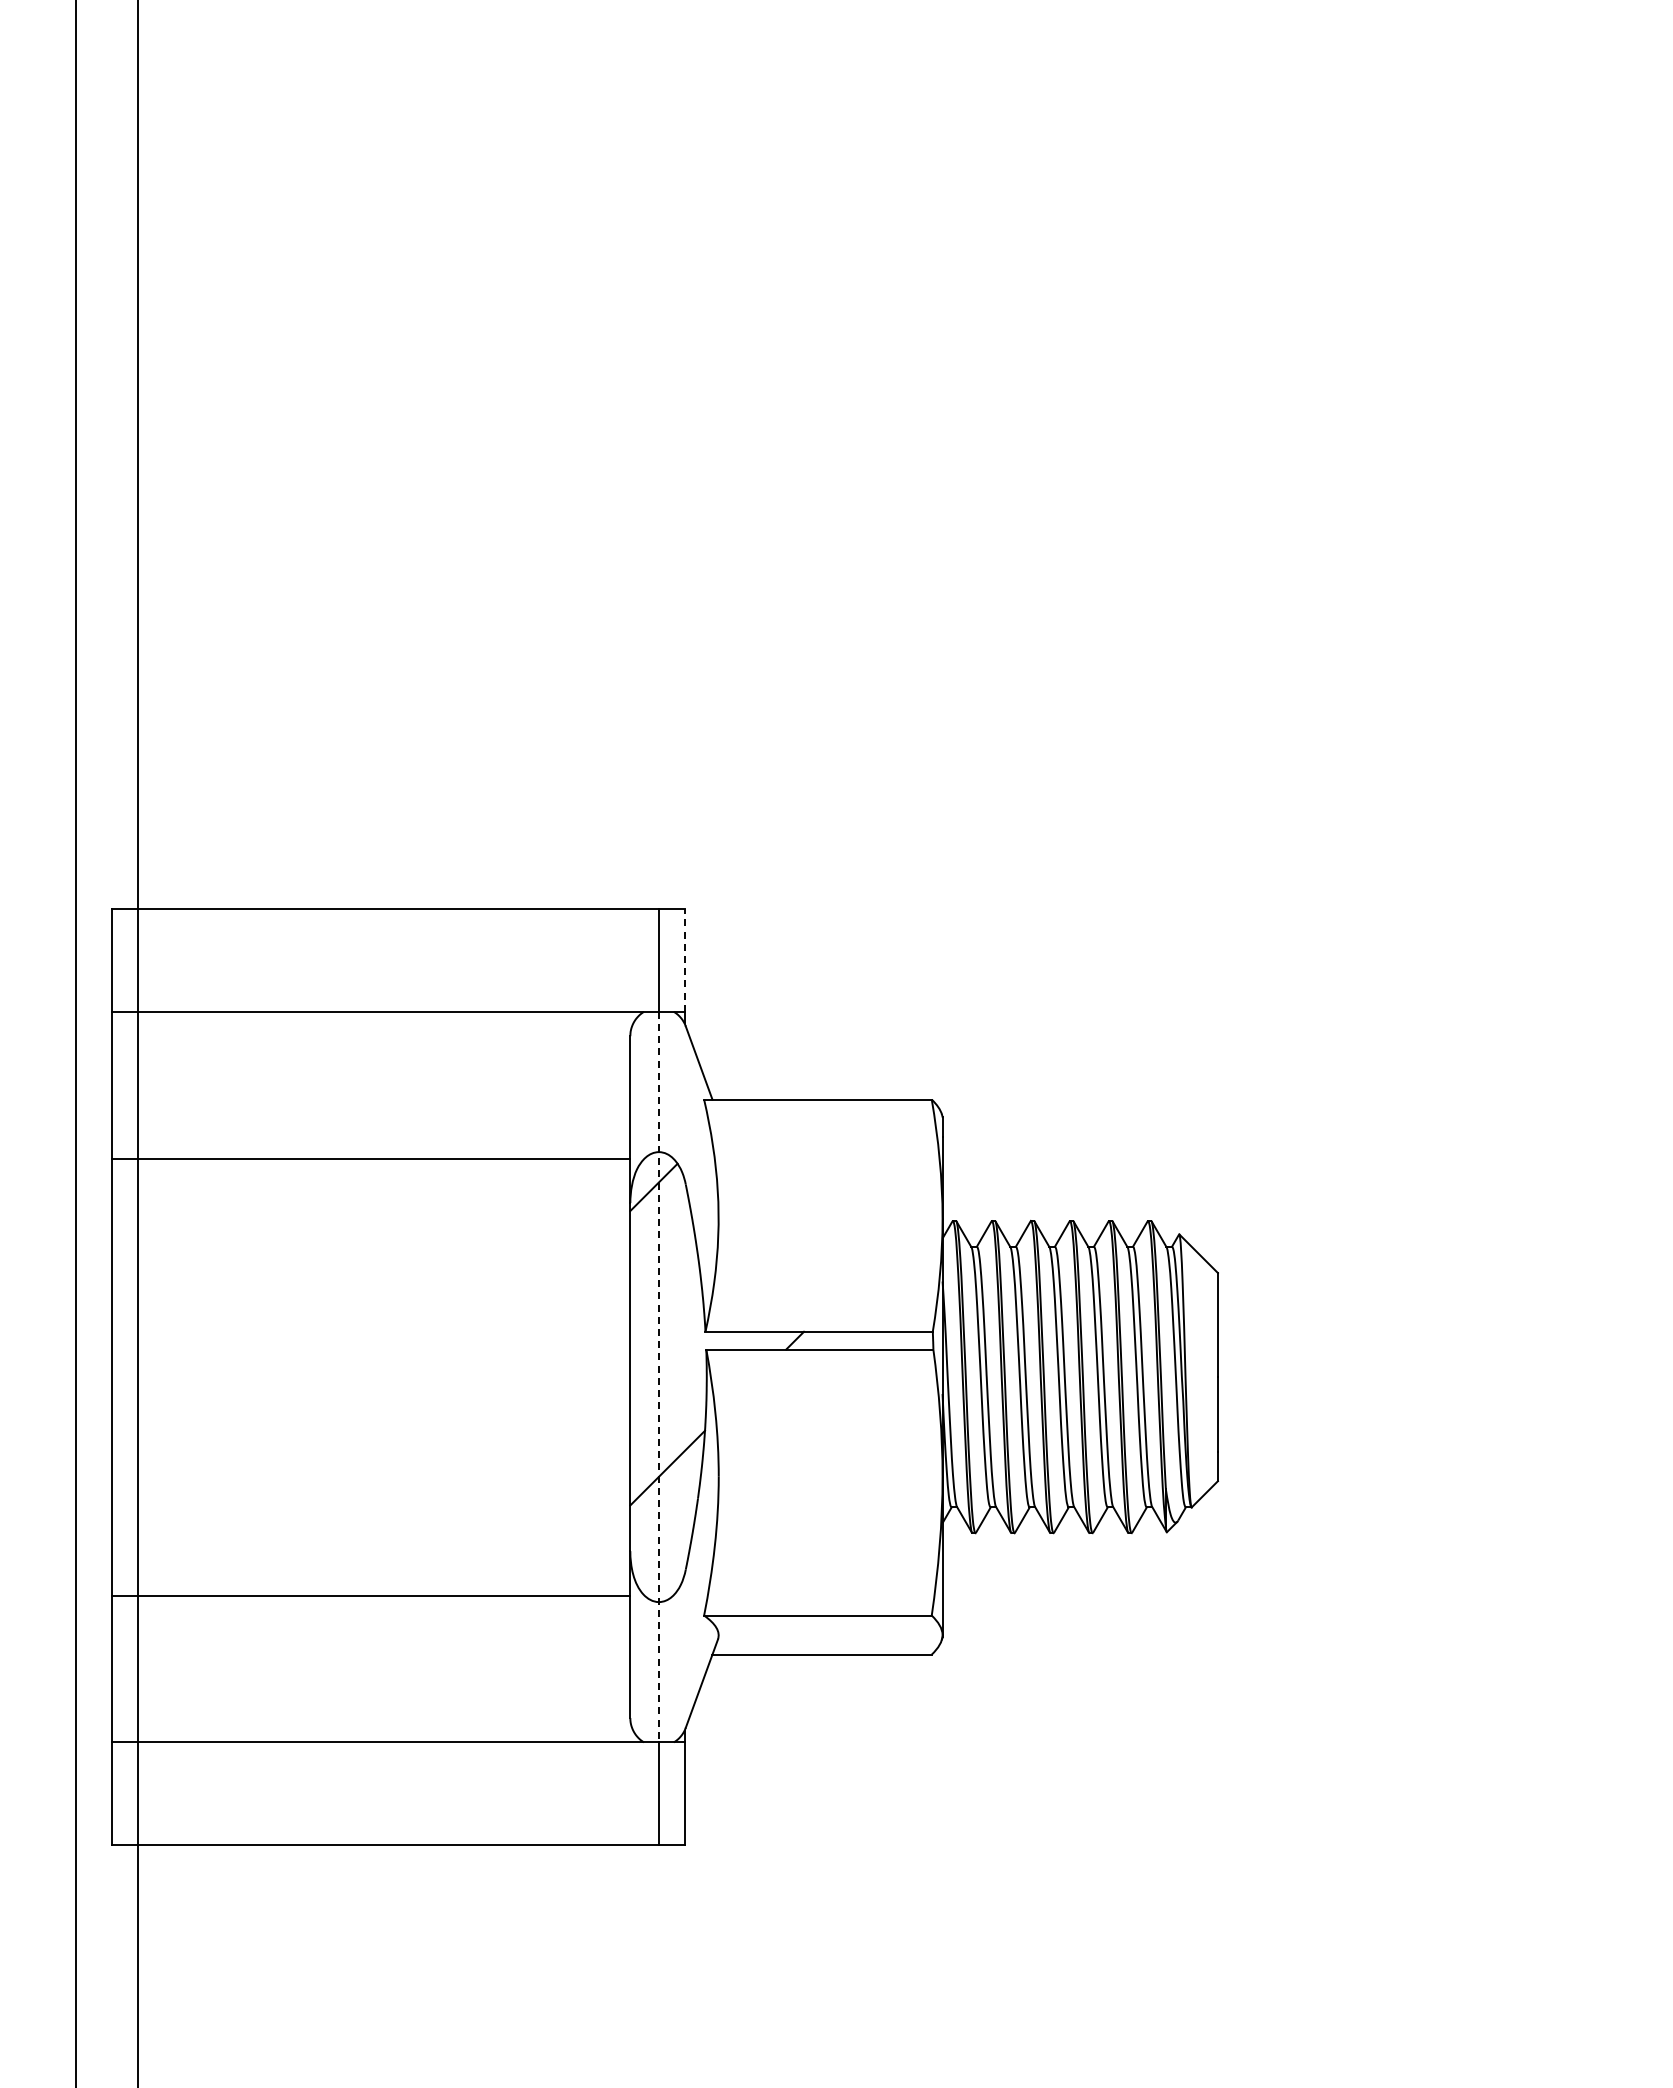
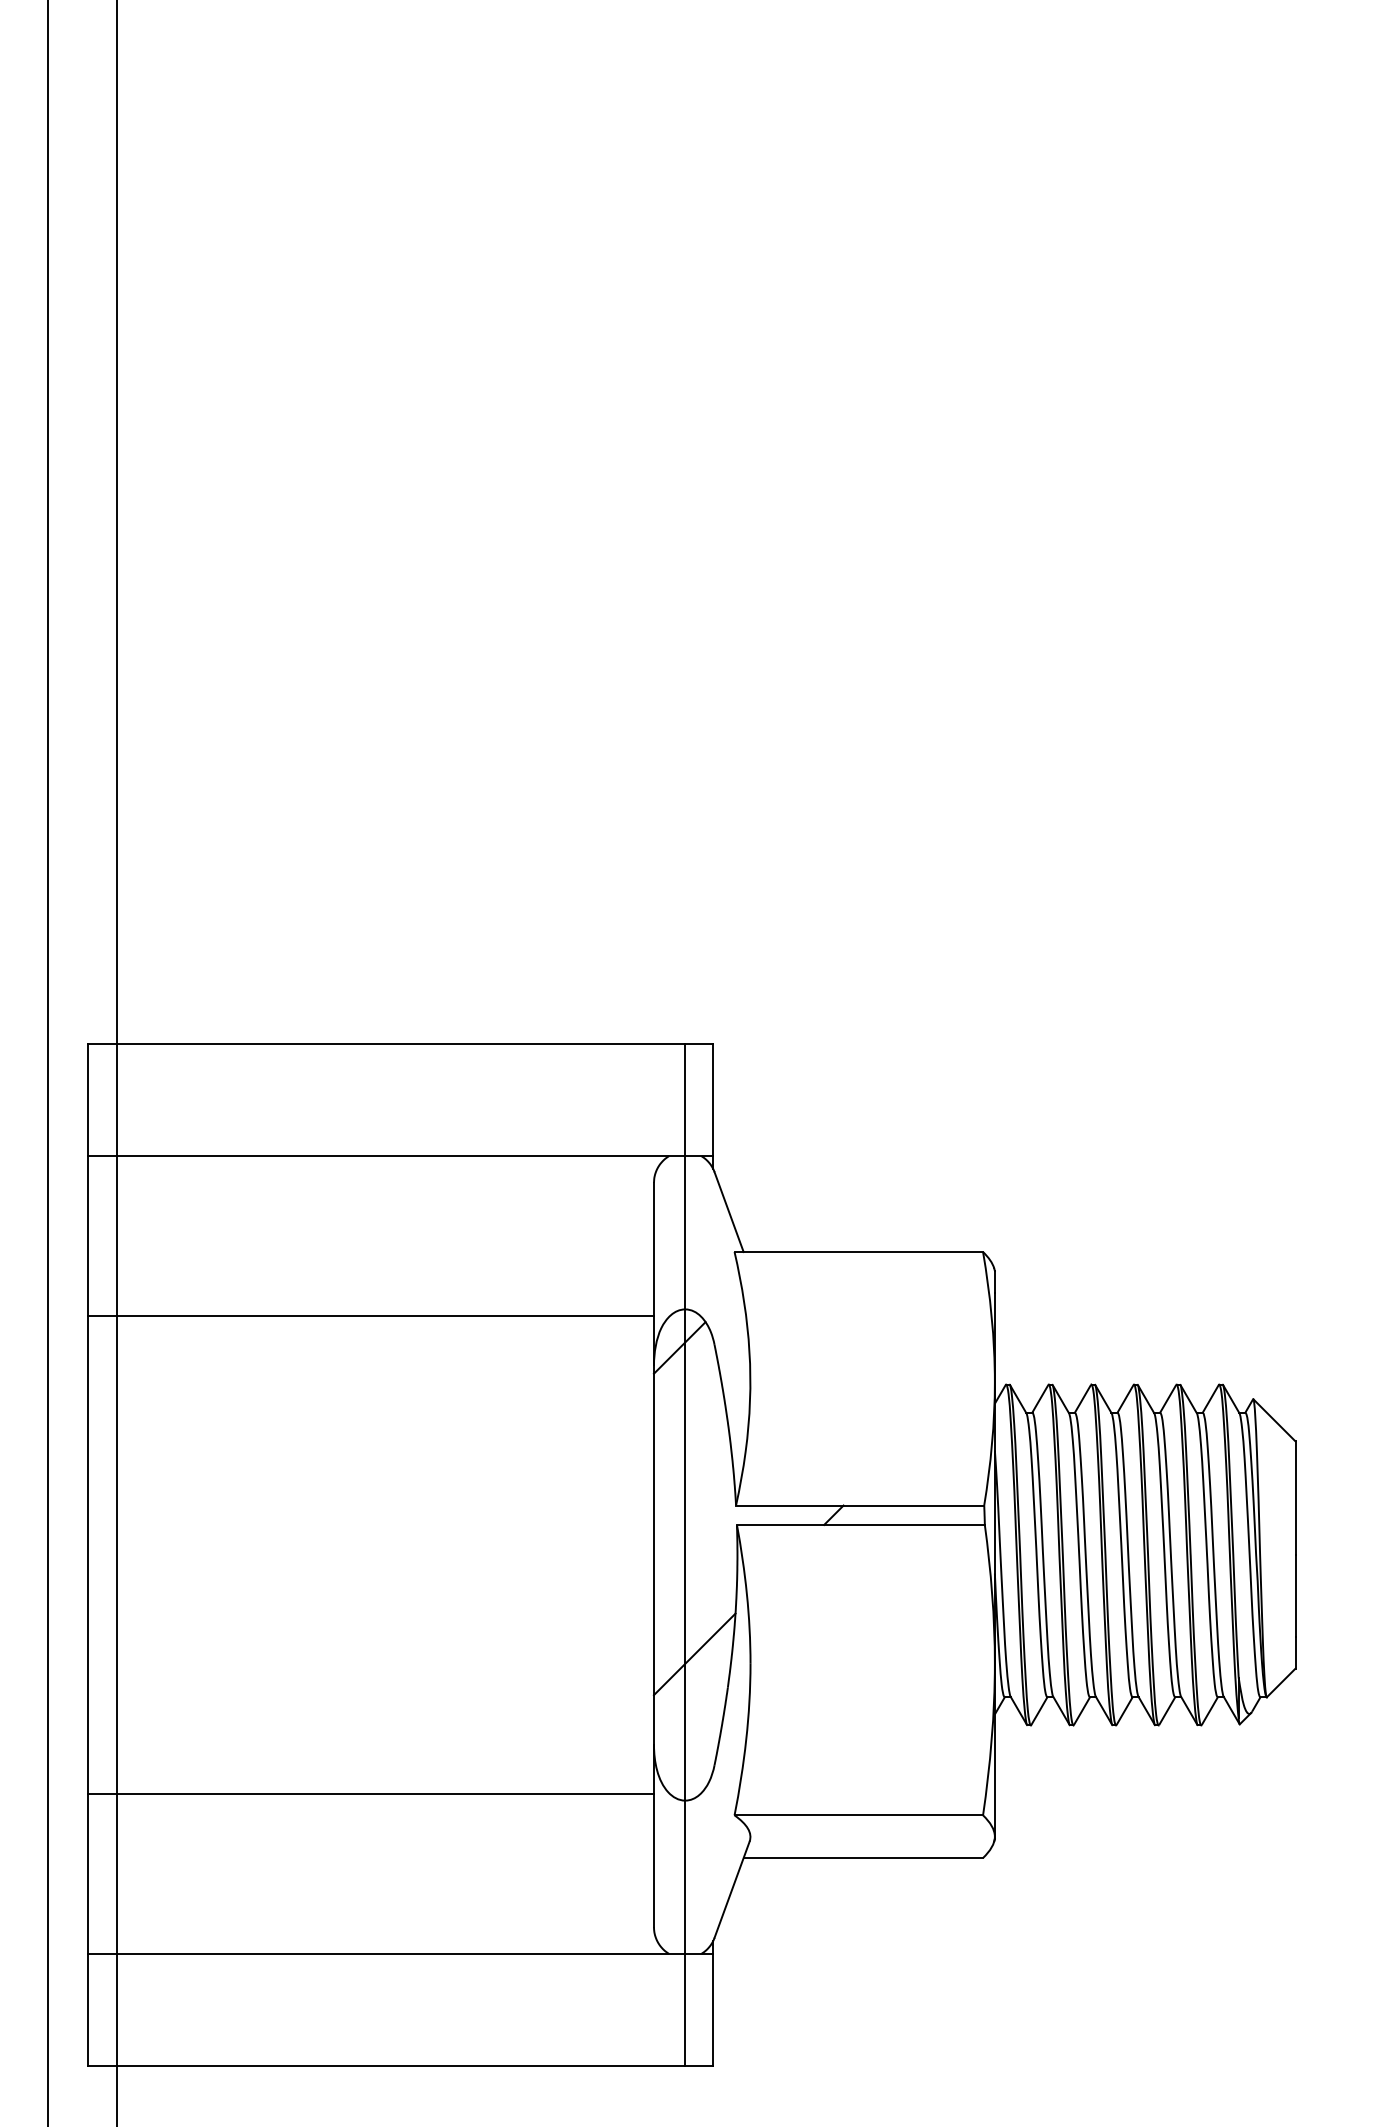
line: (684, 960) -> (713, 1100), dashed -> solid
line: (658, 1377) -> (684, 1555), dashed -> solid

